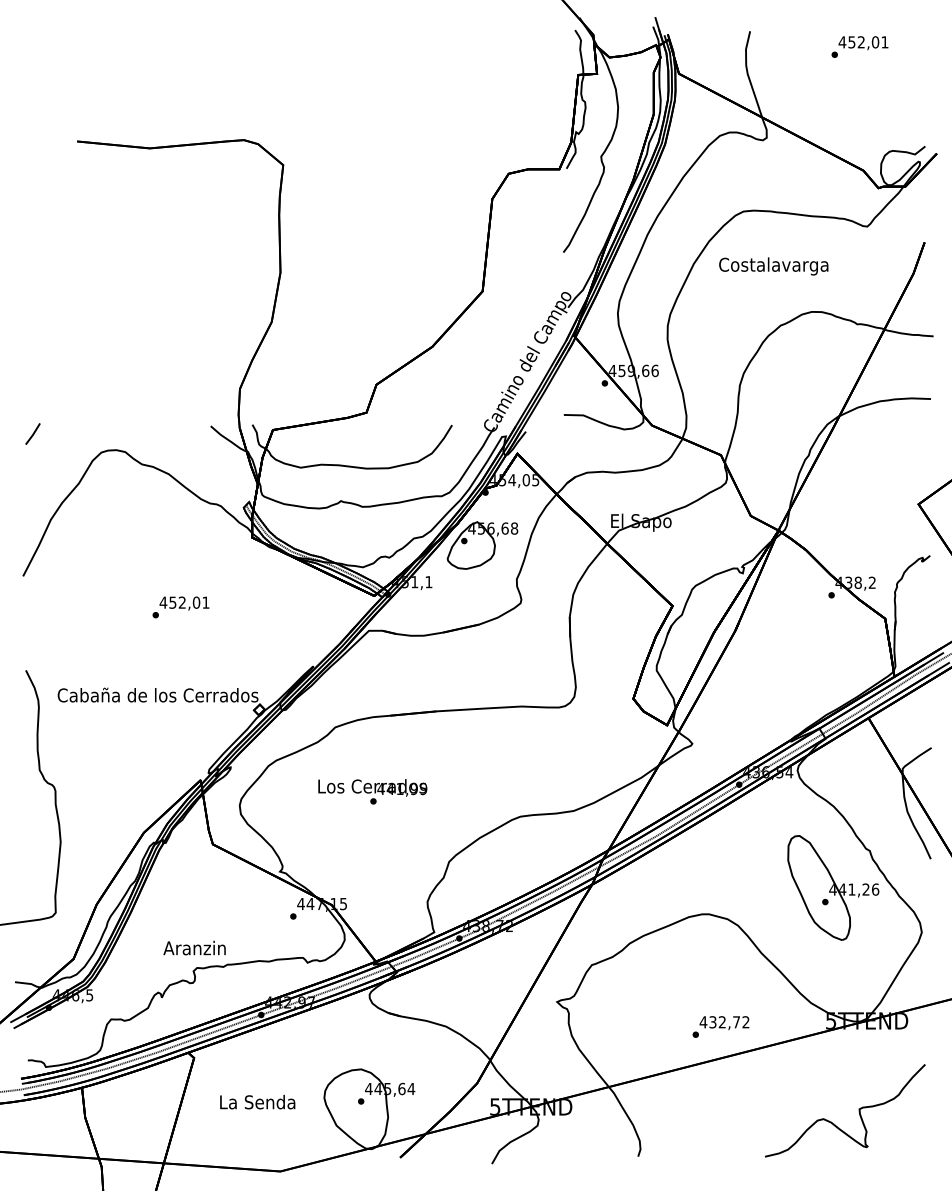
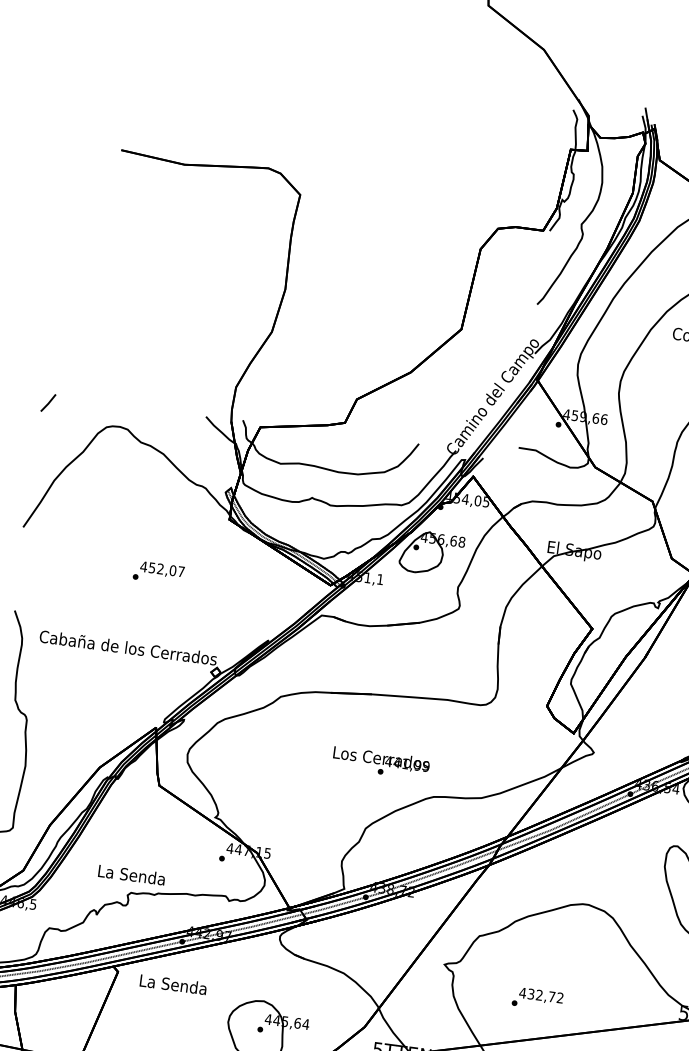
text: (205, 602) -> (180, 571), 452,01 -> 452,07
text: (372, 791) -> (380, 762), moved
text: (194, 947) -> (131, 874), Aranzin -> La Senda
text: (720, 1026) -> (537, 998), moved
text: (257, 1101) -> (173, 984), moved

